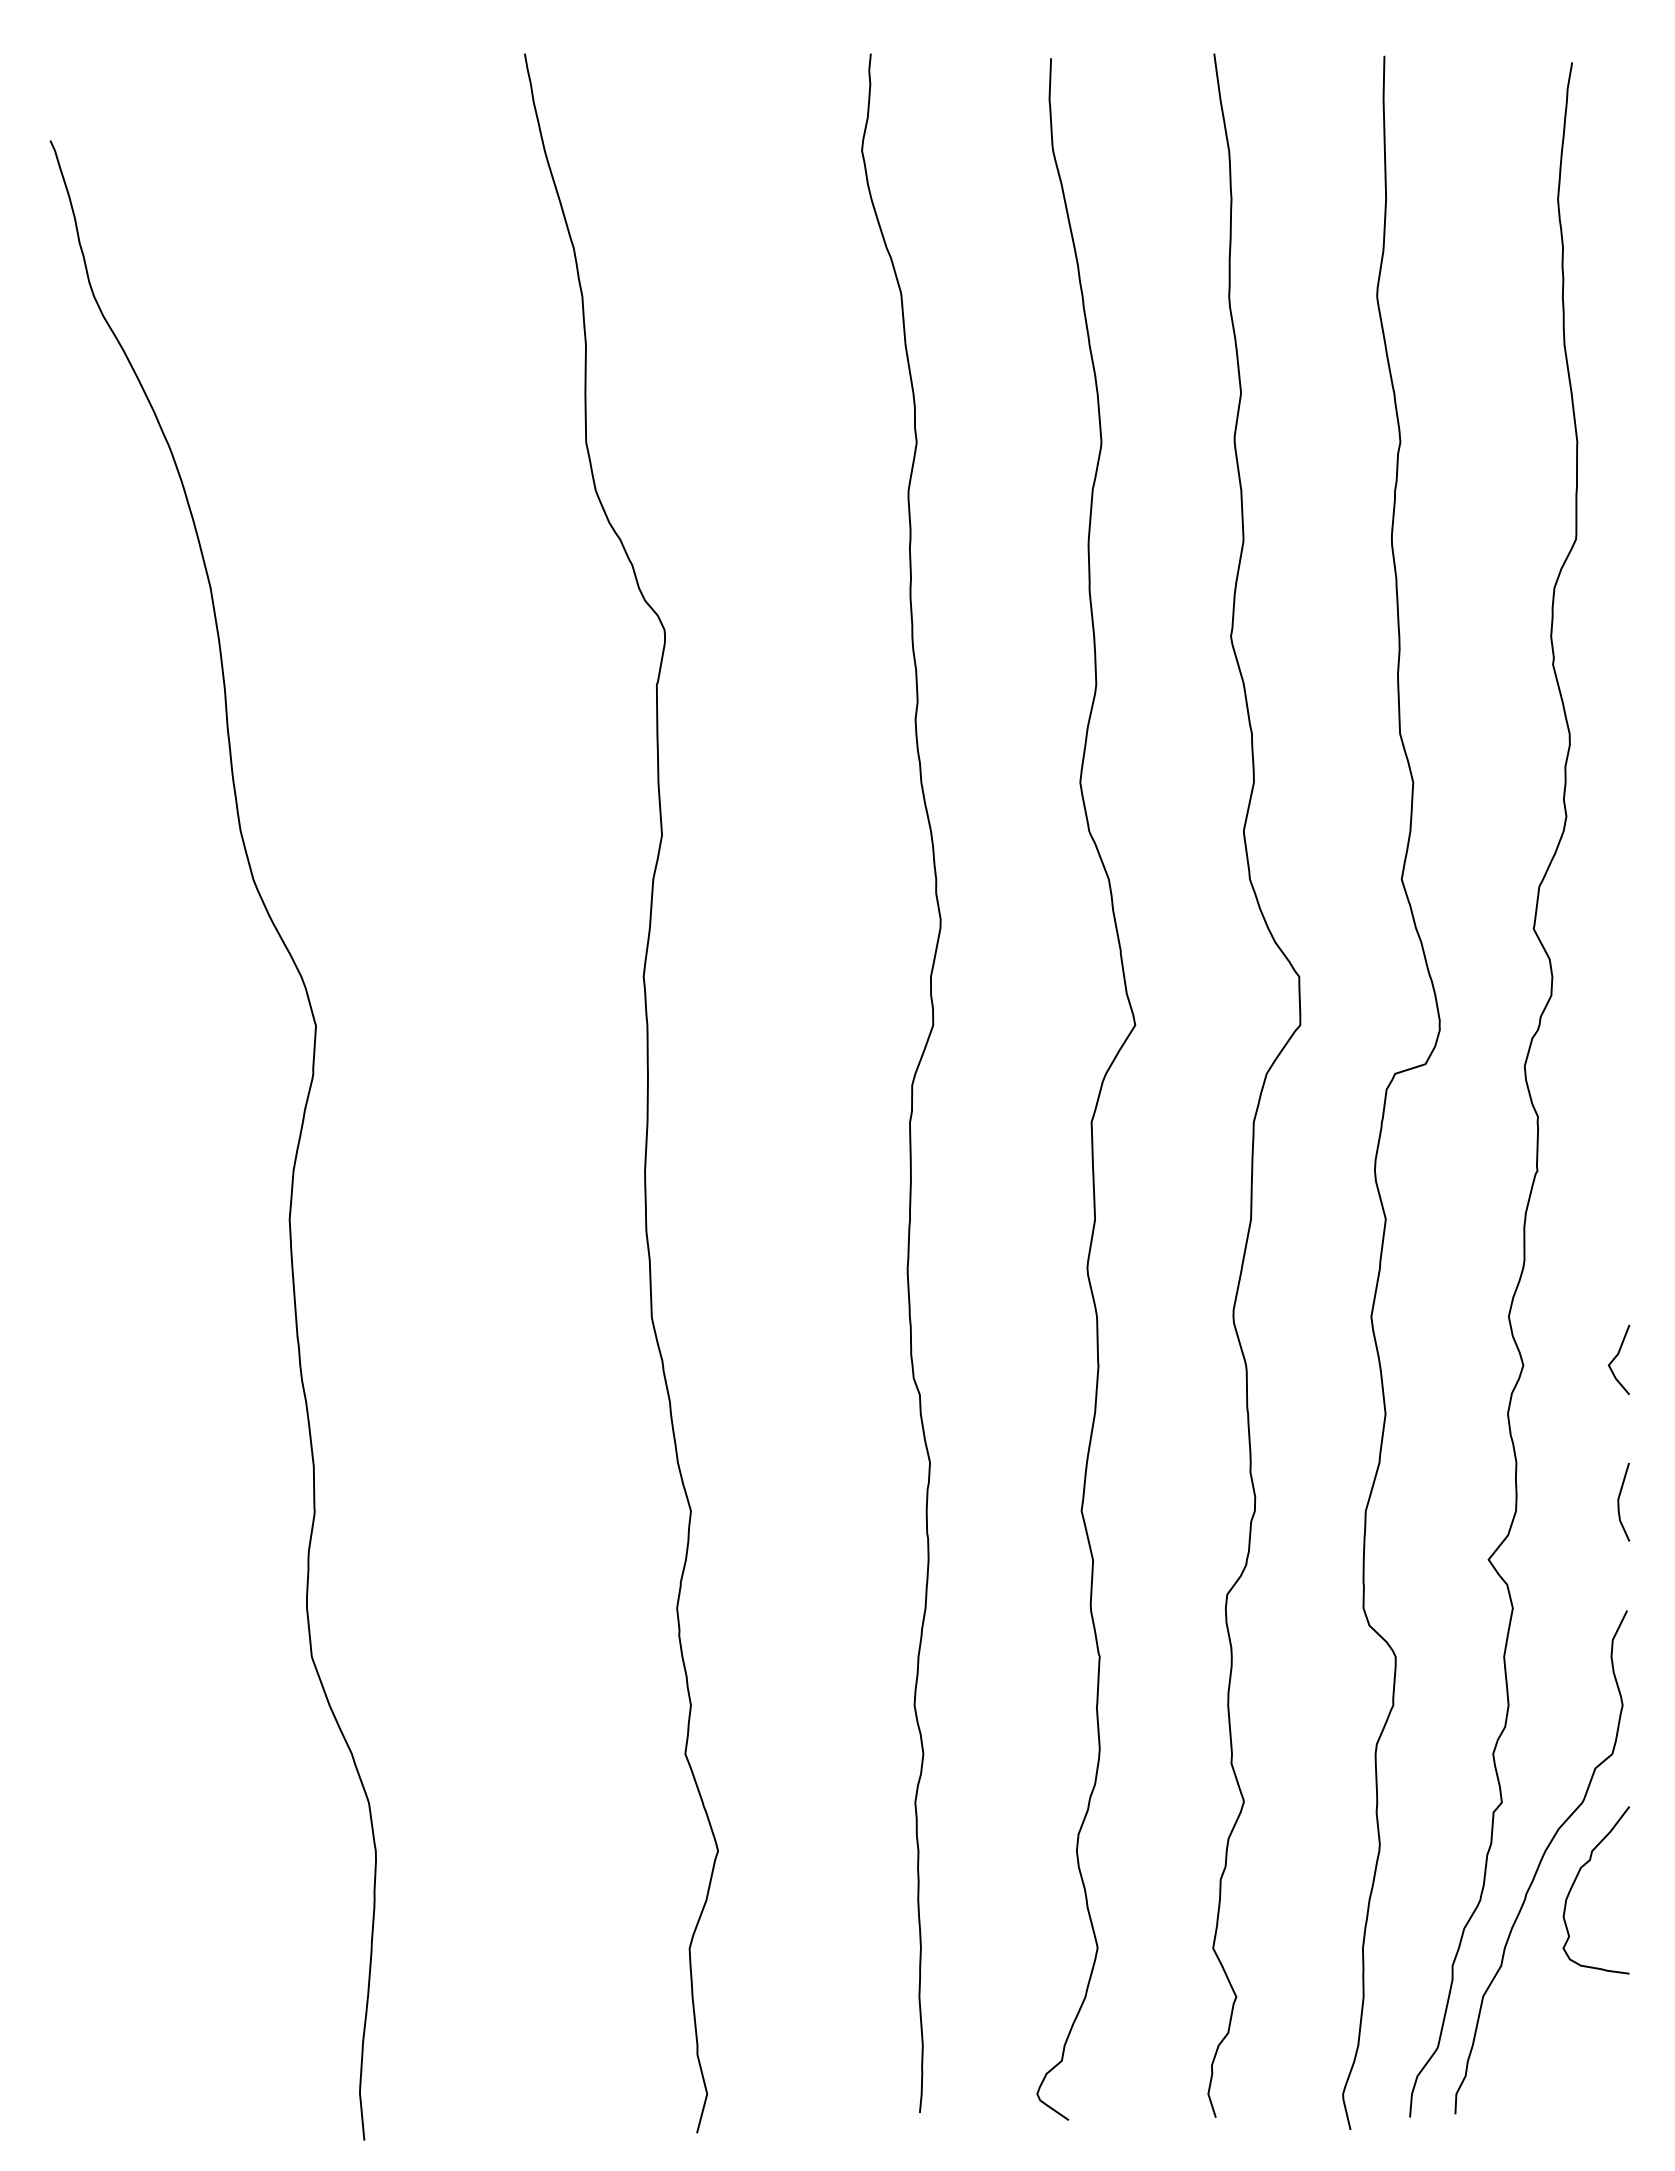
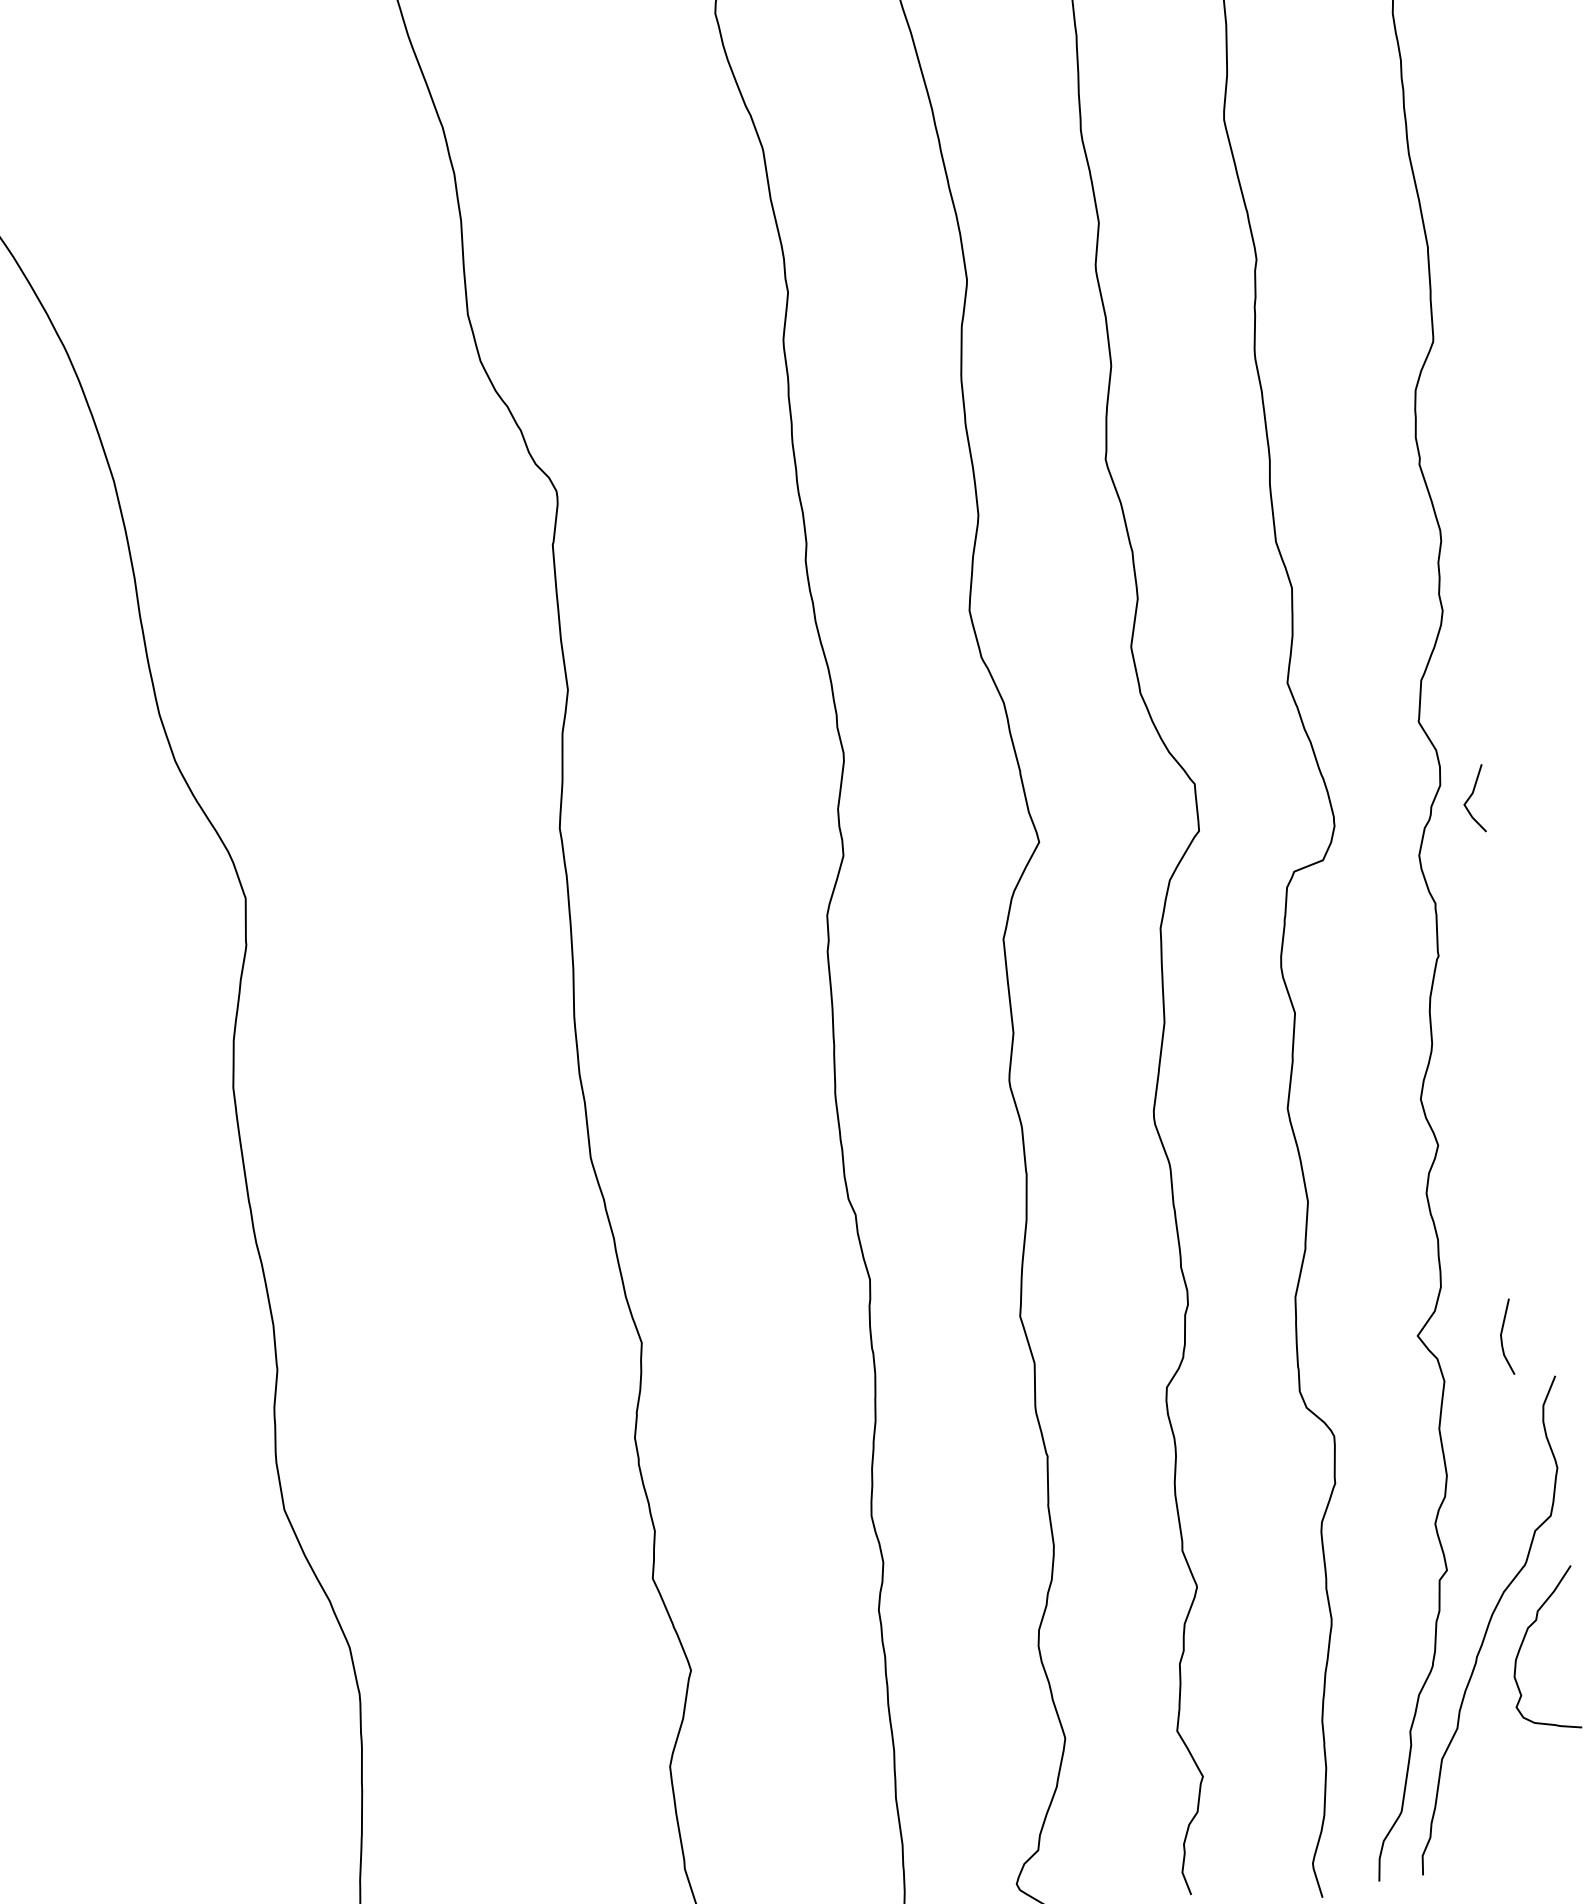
line: (1616, 1357) -> (1471, 796), moved
line: (1619, 1501) -> (1502, 1336), moved

